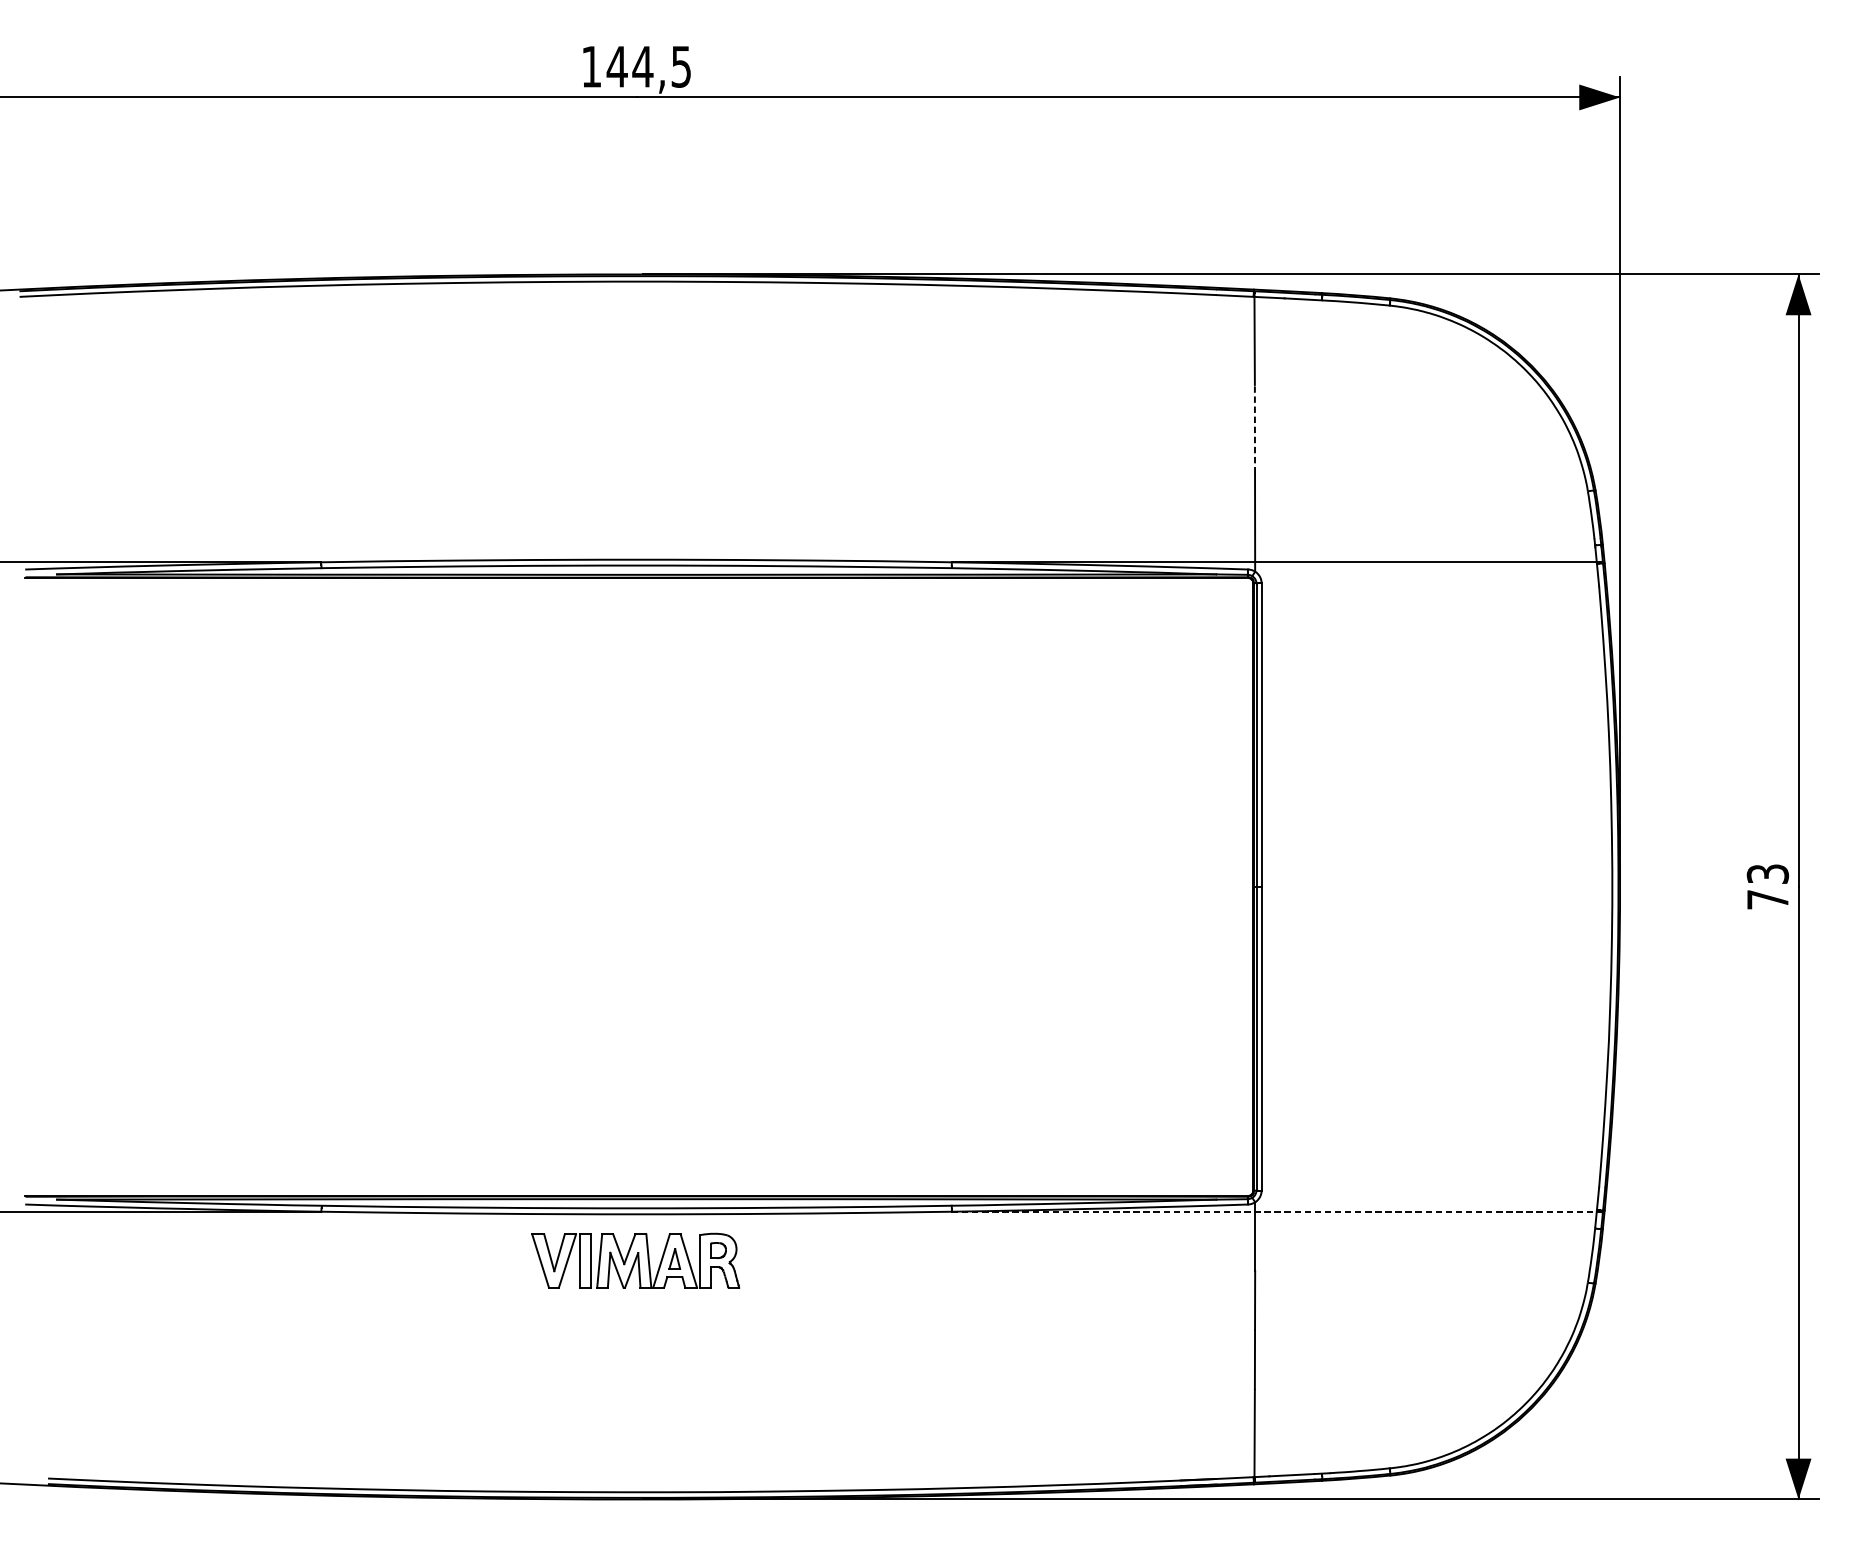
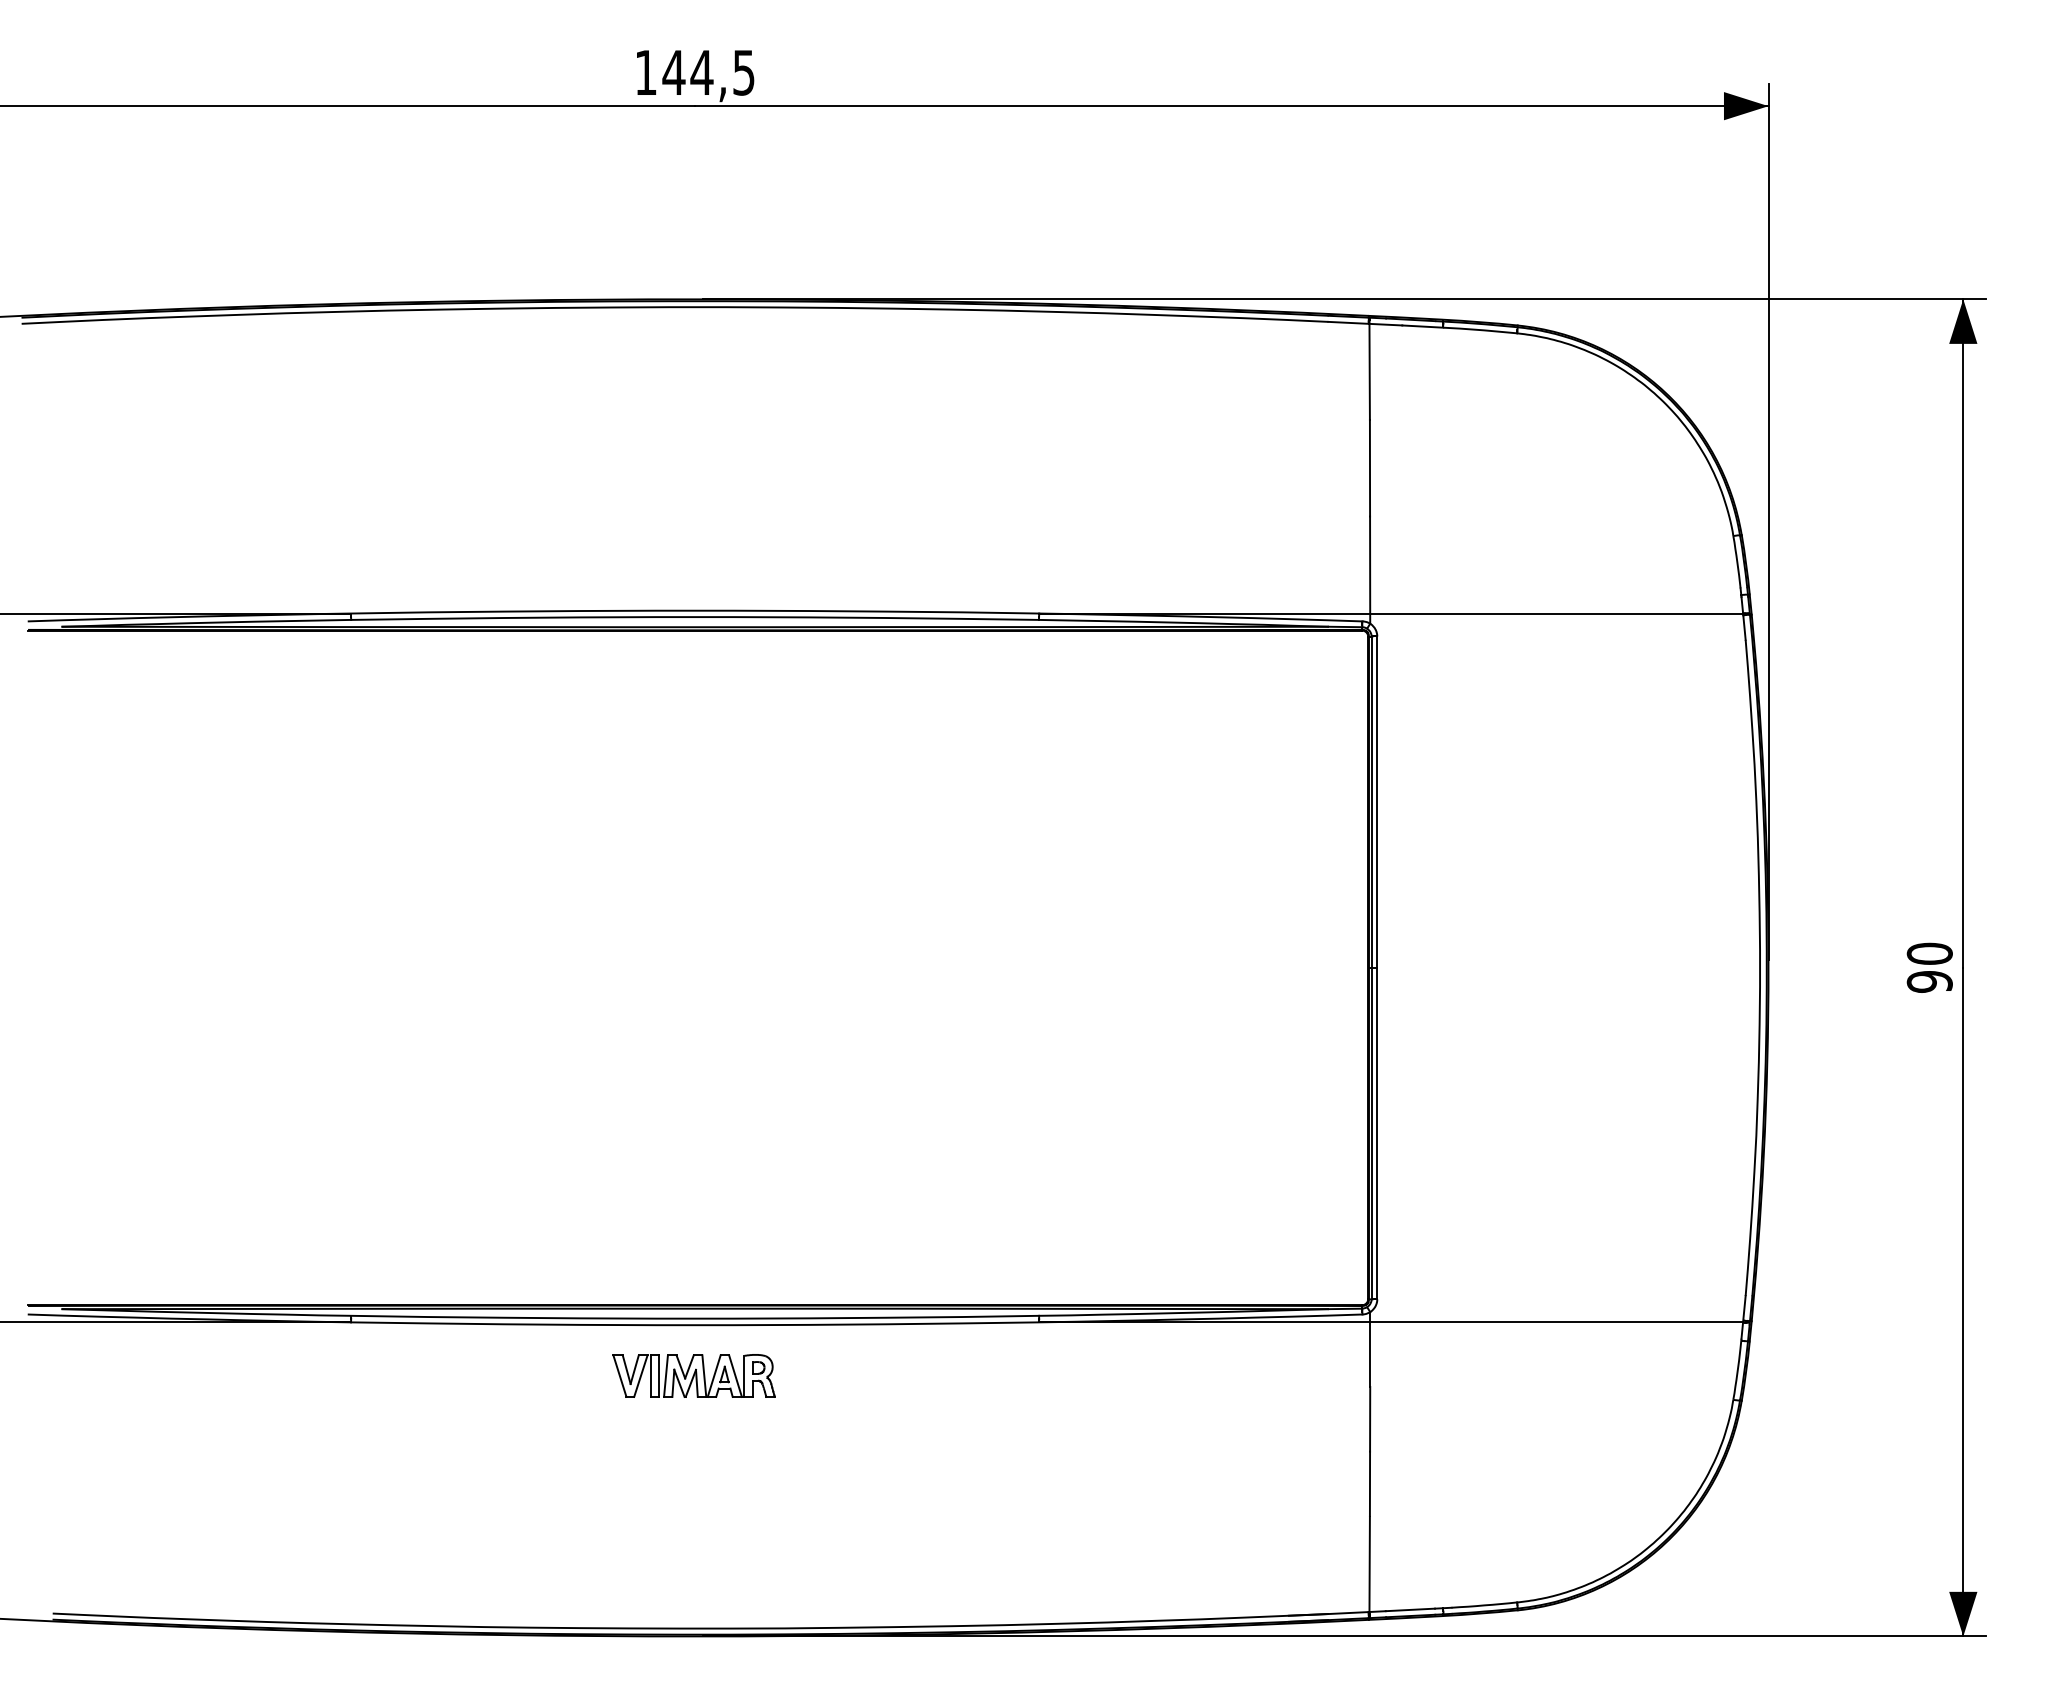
line: (1254, 428) -> (1369, 467), dashed -> solid
text: (1767, 886) -> (1929, 967), 73 -> 90
line: (1274, 1211) -> (1391, 1322), dashed -> solid
part: (635, 1260) -> (693, 1375), size x0.71

